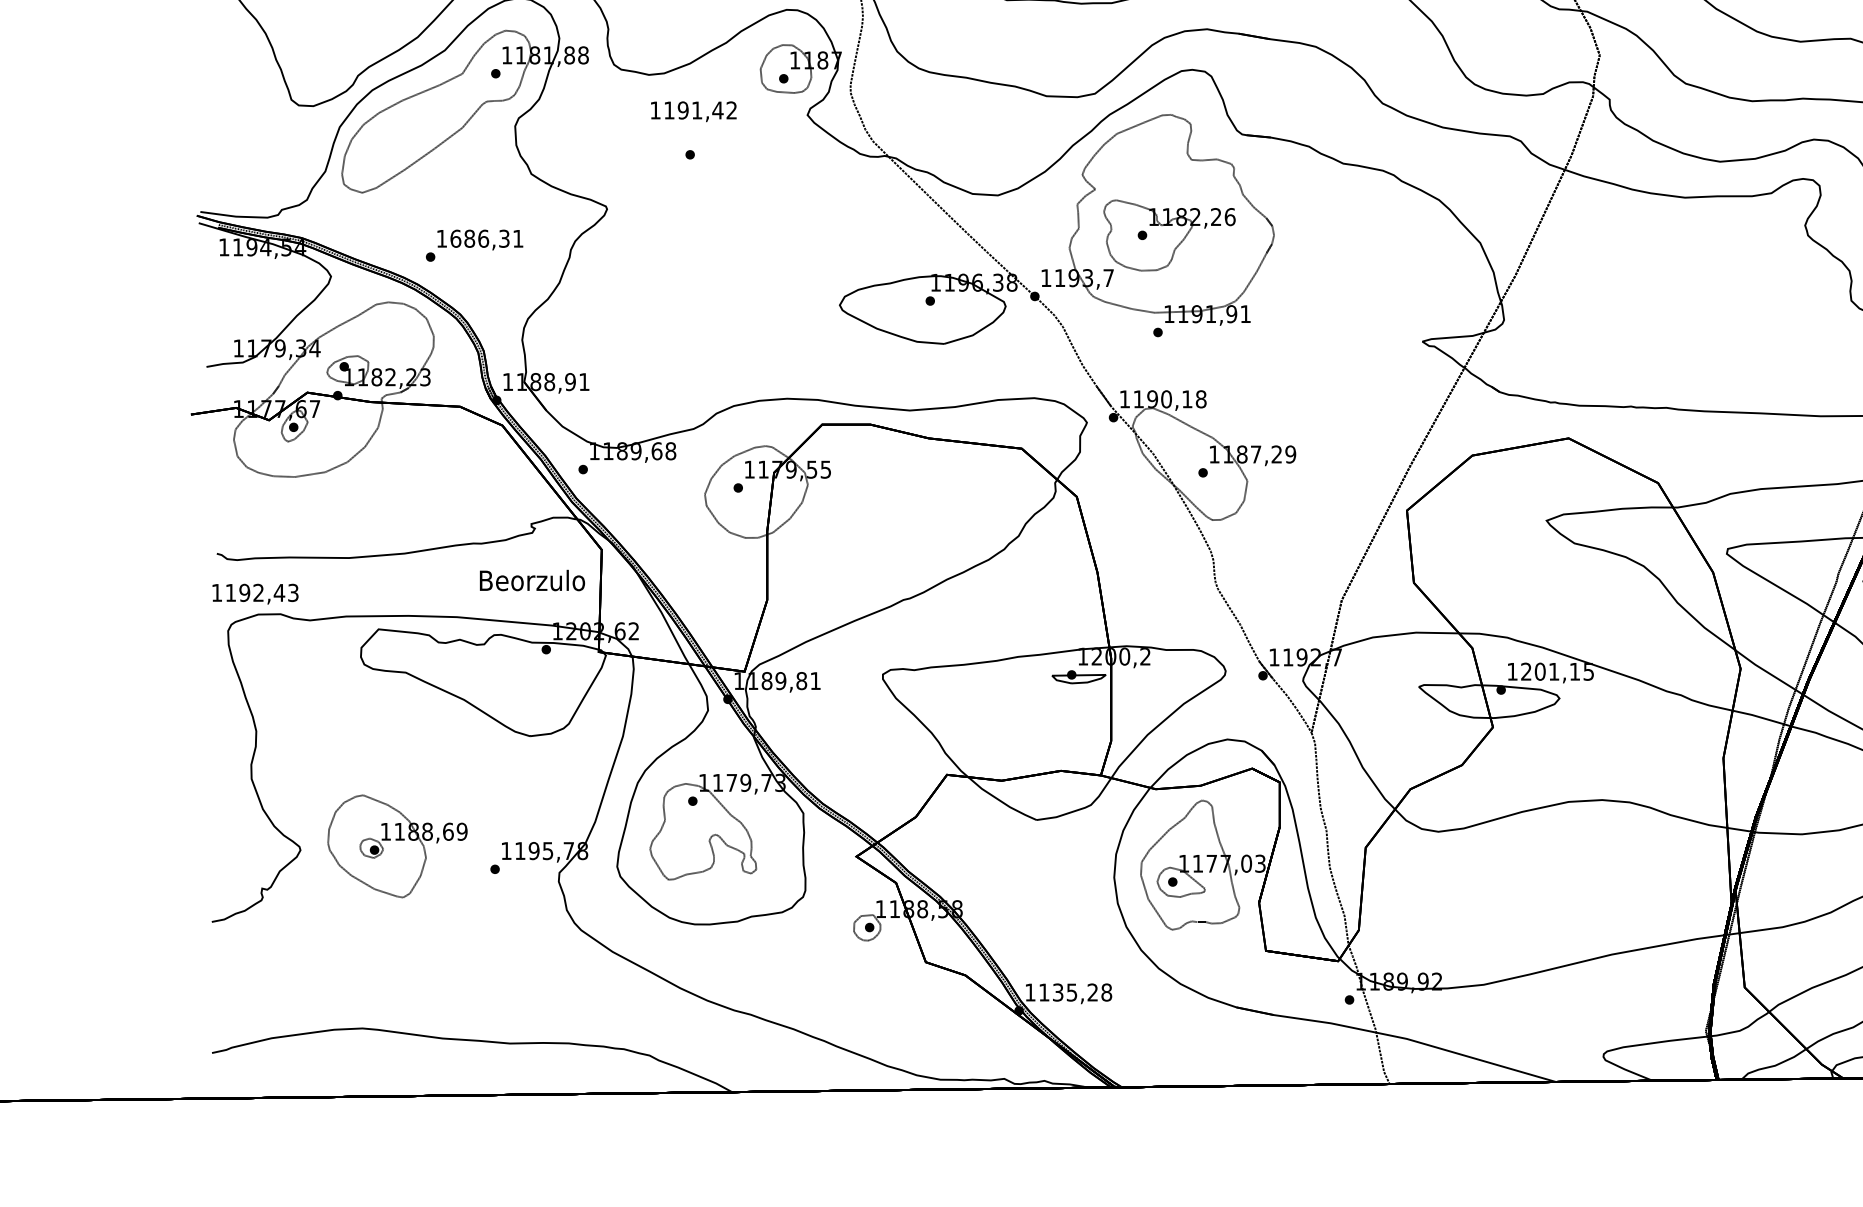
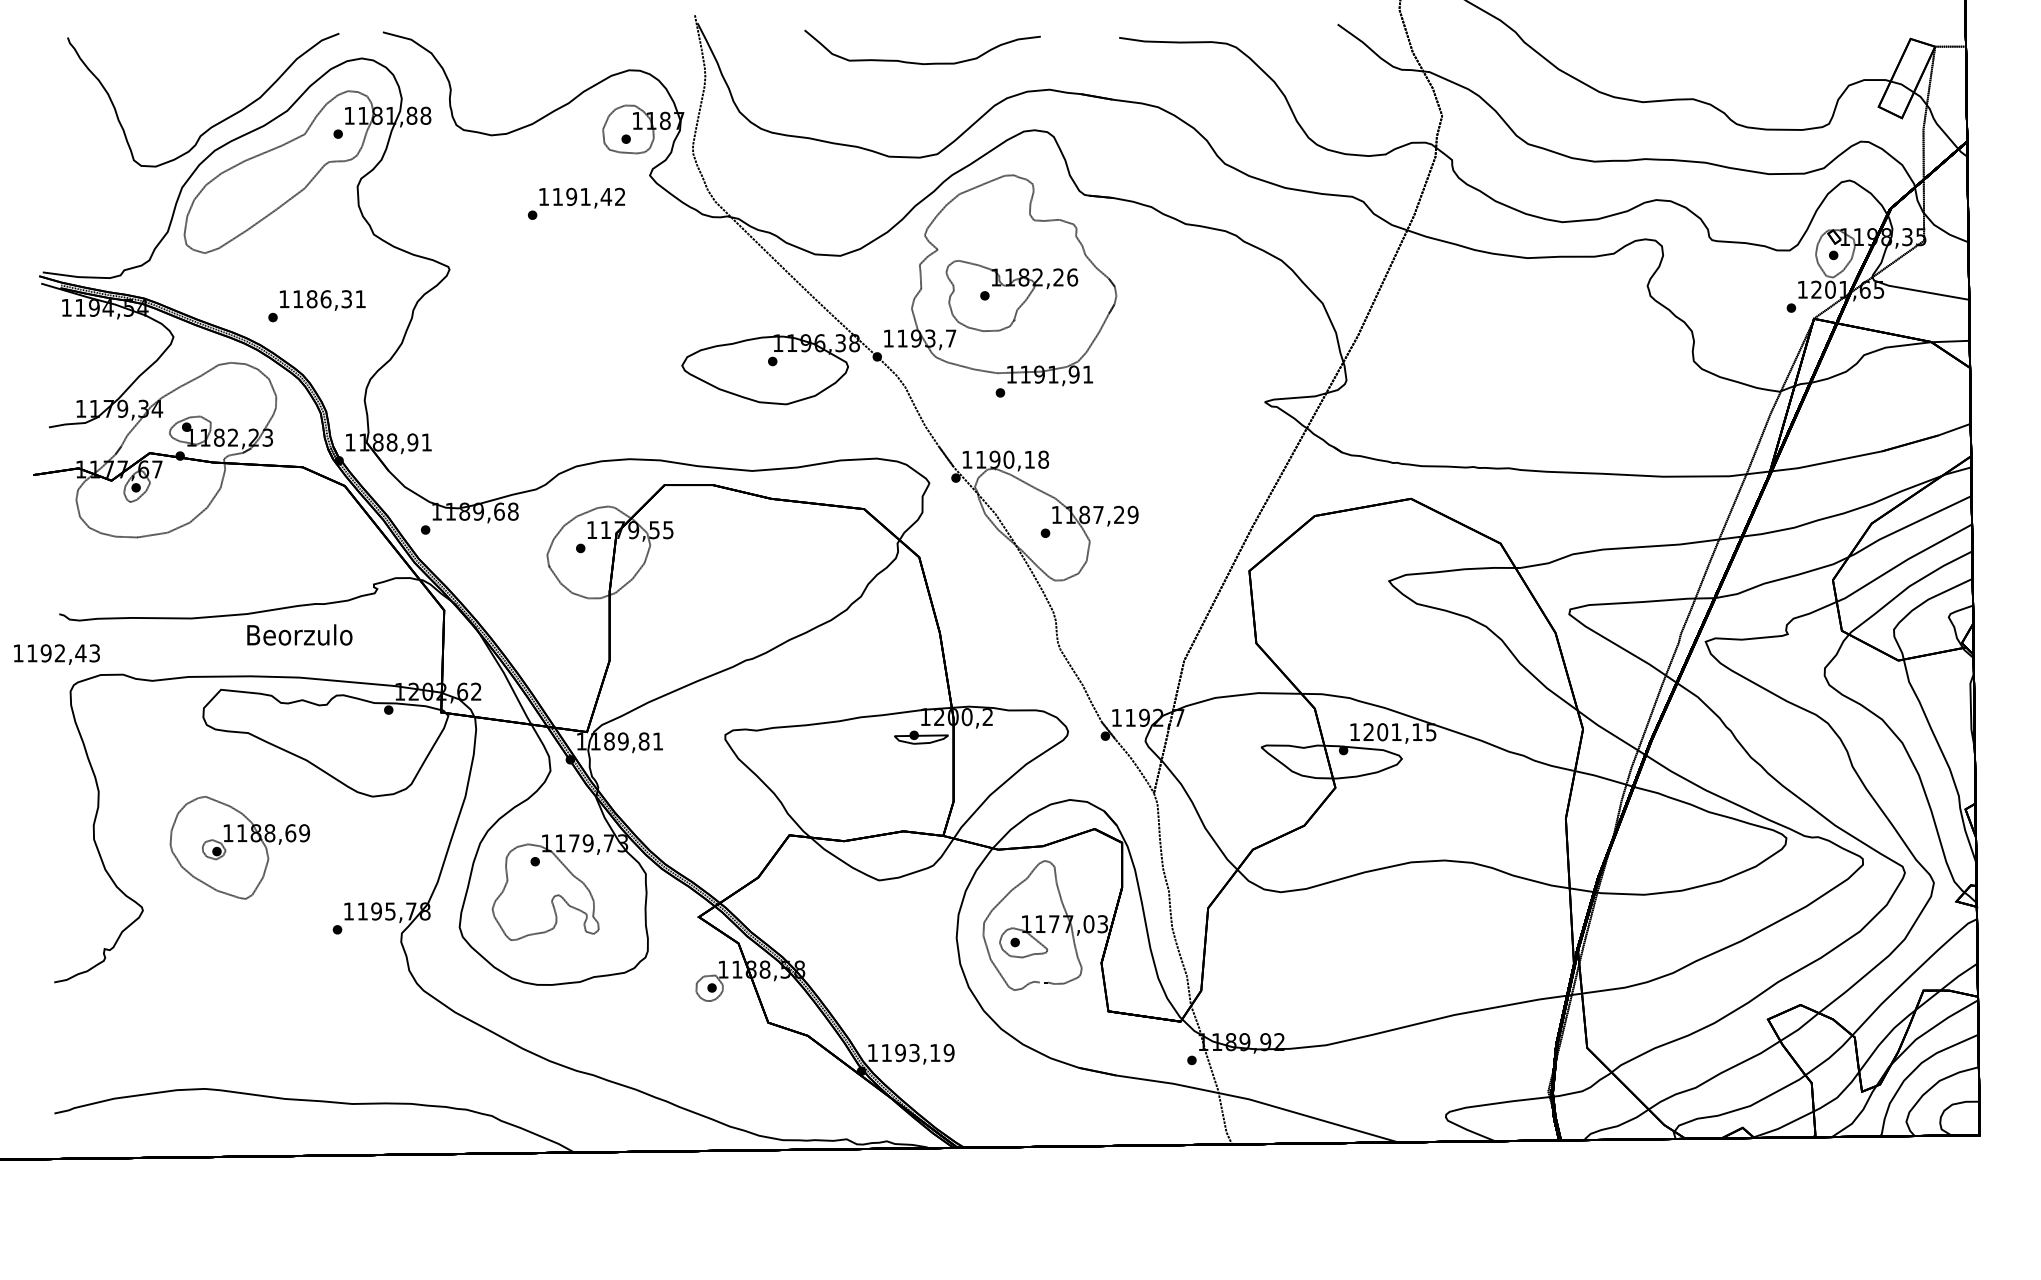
text: (693, 111) -> (581, 197), moved
text: (456, 239) -> (298, 299), 1686,31 -> 1186,31
text: (532, 580) -> (299, 634), moved
text: (255, 594) -> (56, 654), moved
part: (397, 846) -> (239, 847), moved
text: (1082, 992) -> (924, 1052), 1135,28 -> 1193,19

